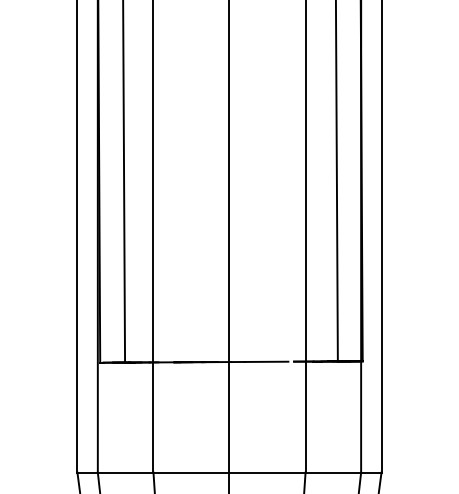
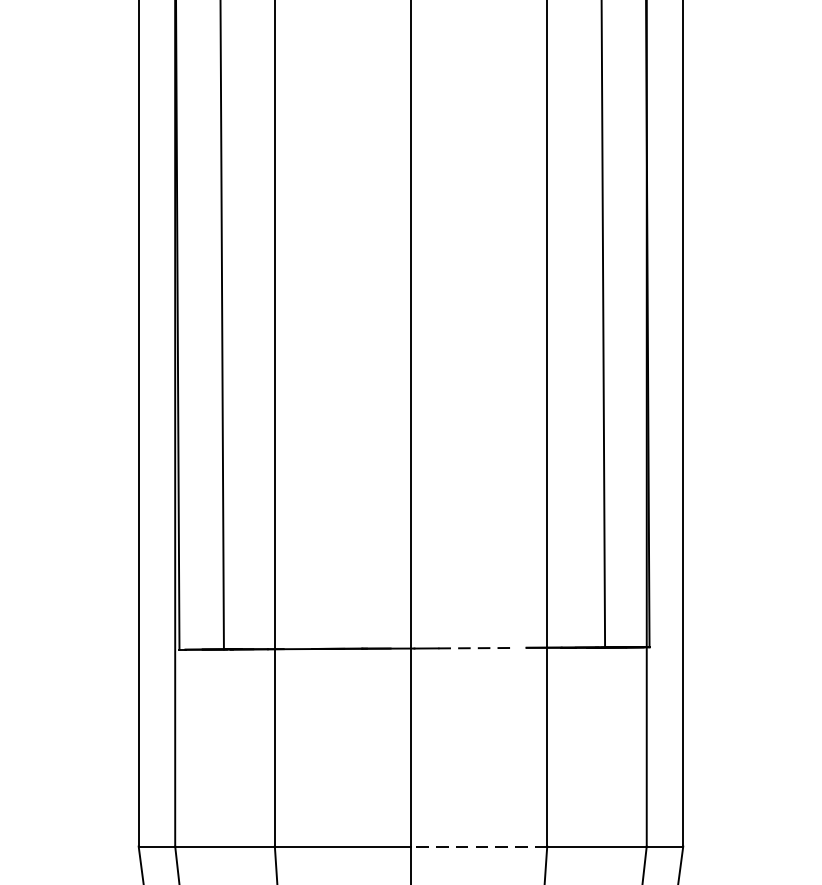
line: (266, 361) -> (477, 647), solid -> dashed
line: (267, 472) -> (479, 846), solid -> dashed

